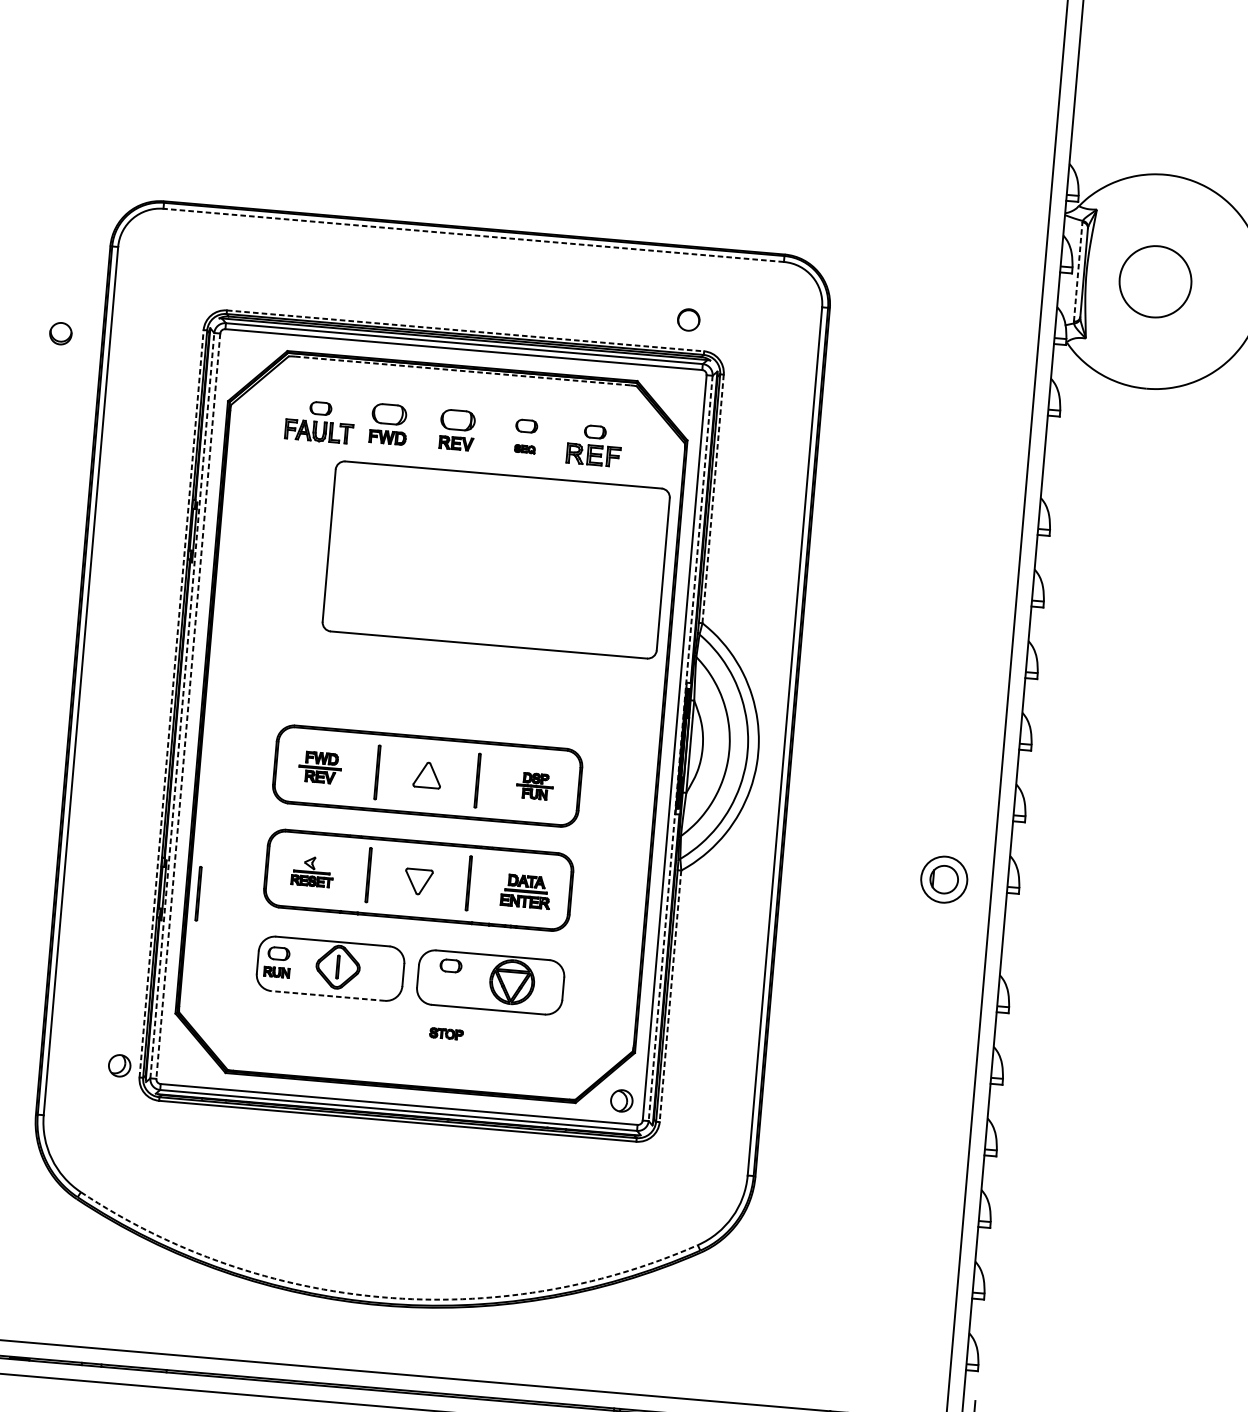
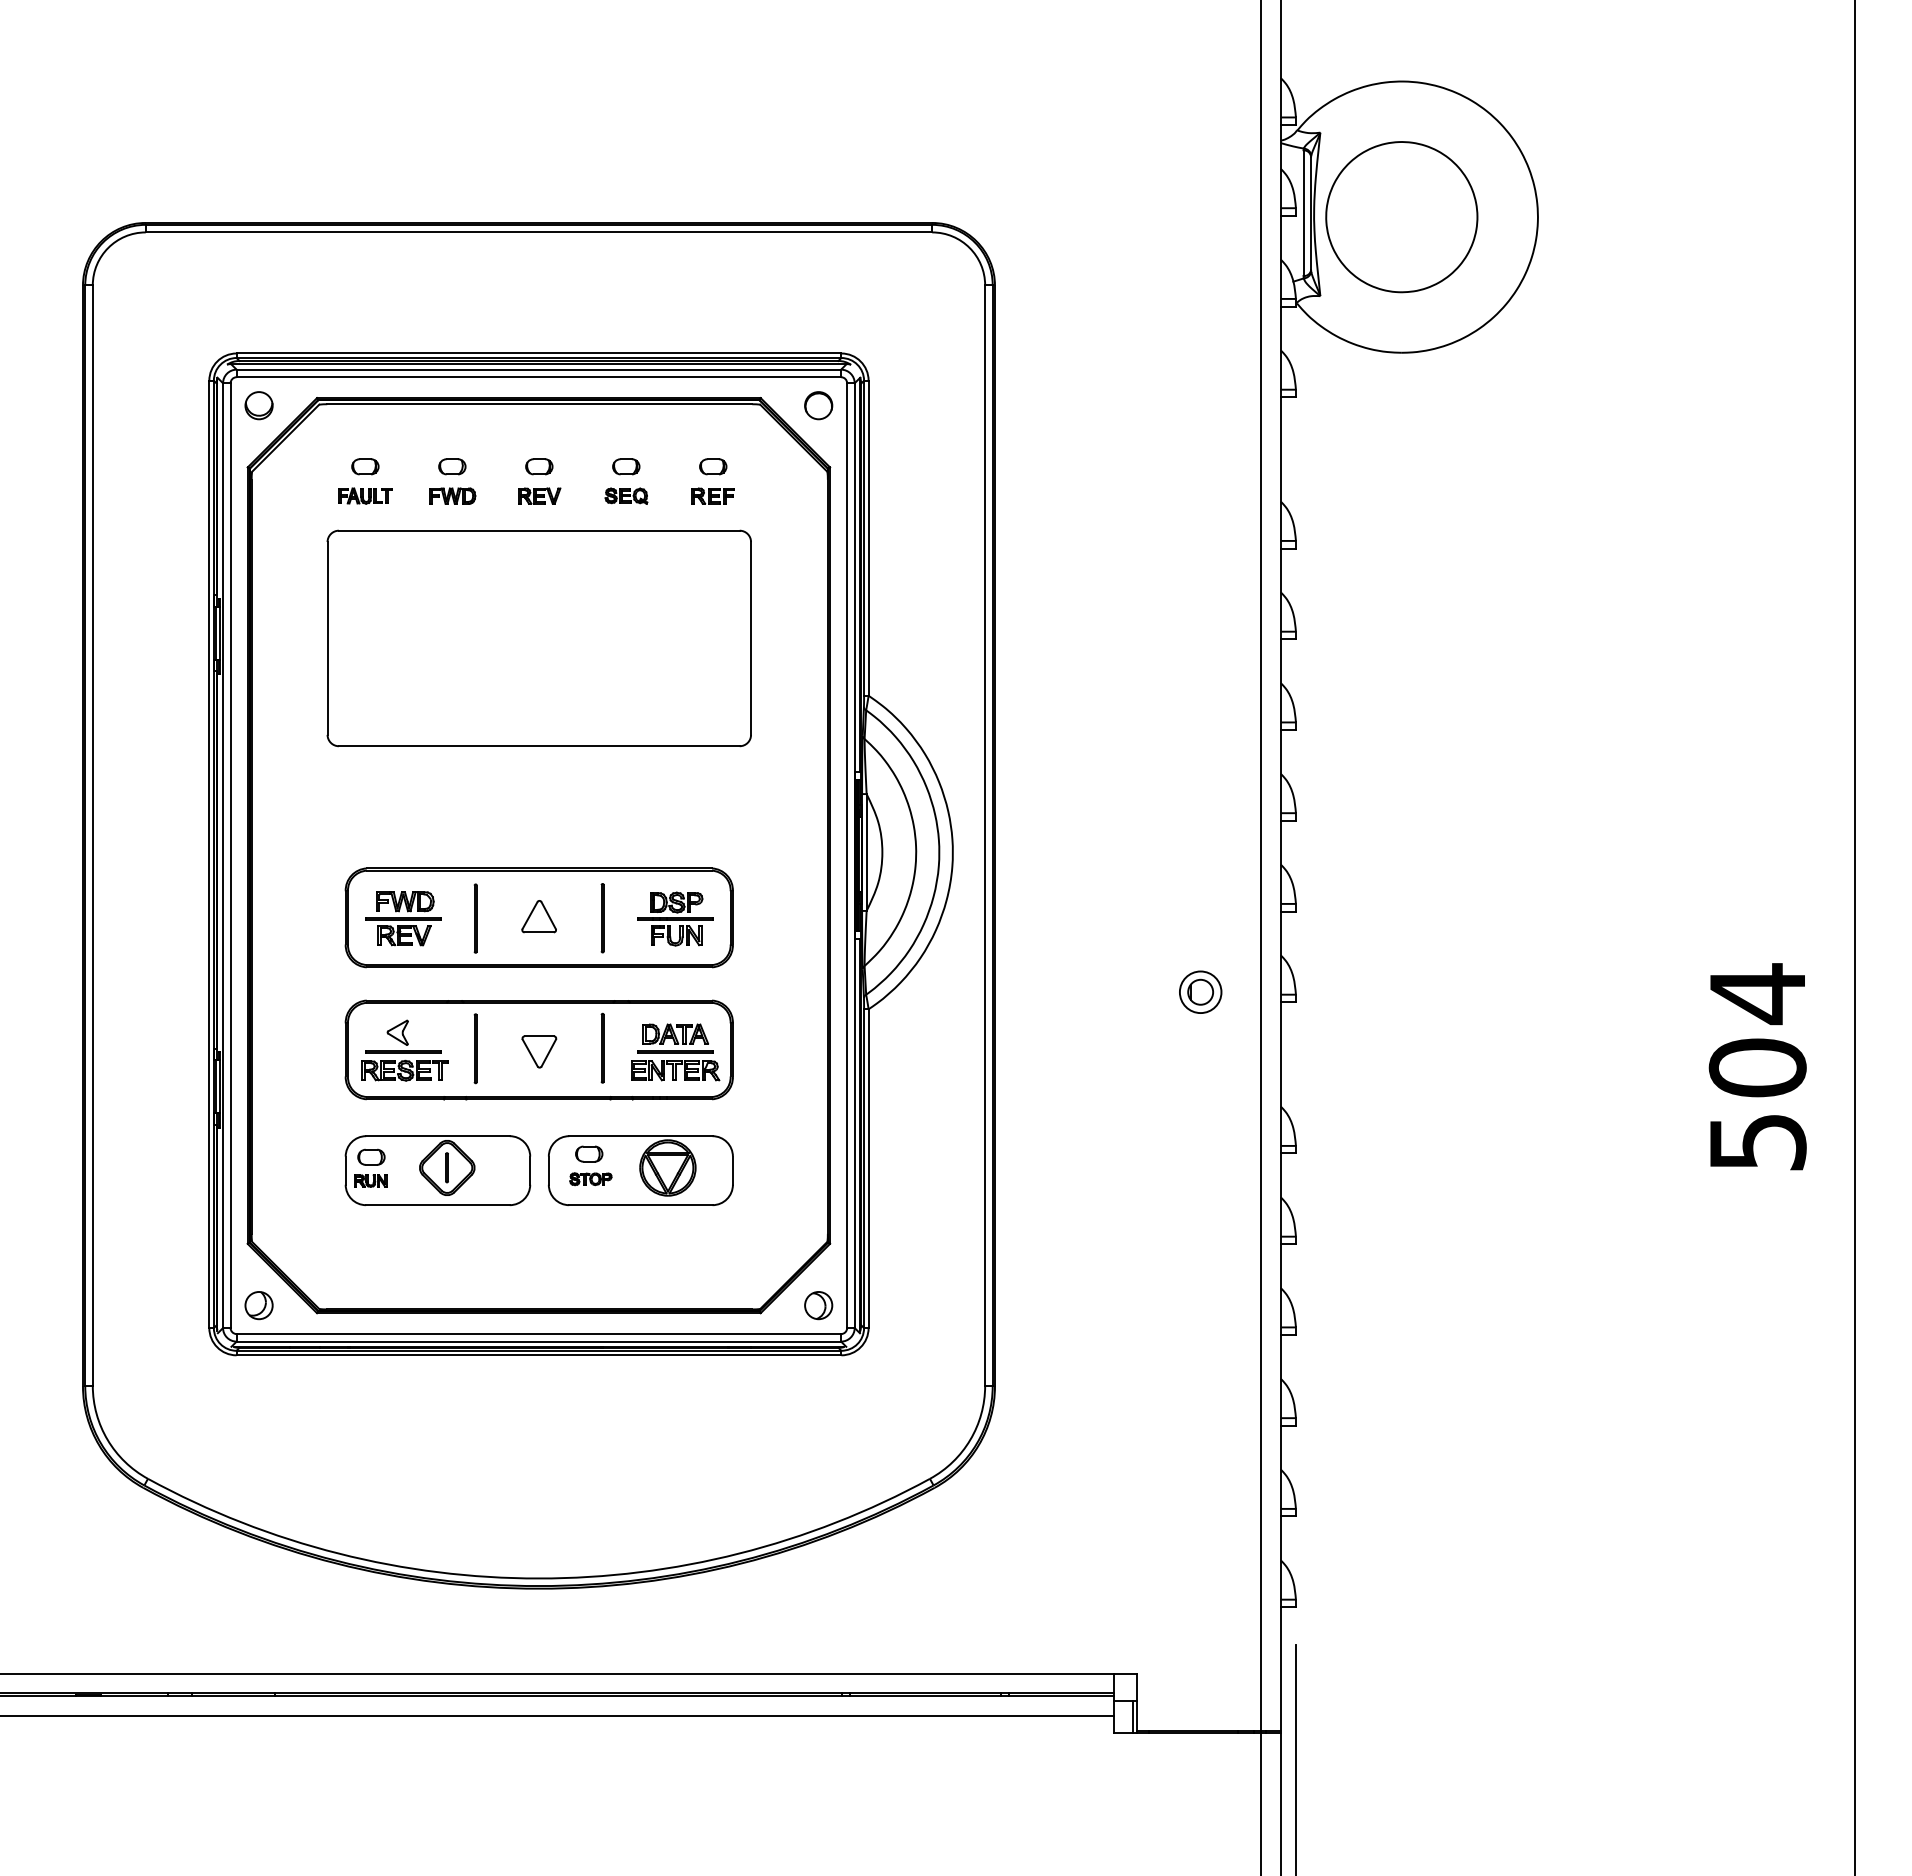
line: (473, 235) -> (538, 232), dashed -> solid
line: (1078, 272) -> (1303, 213), dashed -> solid
part: (1155, 281) -> (1401, 217), size x1.67
circle: (688, 319) -> (818, 405), moved
line: (465, 330) -> (539, 353), dashed -> solid
part: (60, 333) -> (258, 405), moved
line: (462, 371) -> (539, 404), dashed -> solid
part: (389, 414) -> (452, 466), size x0.62
part: (458, 420) -> (539, 466), size x0.62
part: (319, 431) -> (365, 495), size x0.62
part: (524, 448) -> (626, 495), size x1.67
part: (592, 454) -> (712, 495), size x0.62
line: (713, 499) -> (868, 538), dashed -> solid
part: (495, 559) -> (538, 638), moved
line: (171, 703) -> (209, 854), dashed -> solid
line: (182, 705) -> (223, 855), dashed -> solid
line: (188, 706) -> (230, 856), dashed -> solid
line: (680, 749) -> (854, 856), dashed -> solid
part: (320, 767) -> (403, 918), size x1.43
part: (535, 785) -> (675, 918), size x1.67
part: (312, 871) -> (404, 1050), size x1.67
part: (944, 878) -> (1200, 991), size x0.71
part: (525, 891) -> (675, 1052), size x1.43
line: (198, 893) -> (263, 1090), removed
line: (327, 996) -> (437, 1205), dashed -> solid
line: (670, 996) -> (868, 1169), dashed -> solid
part: (446, 1034) -> (590, 1179), moved
part: (119, 1065) -> (258, 1305), moved
arc: (382, 1297) -> (538, 1578), dashed -> solid

